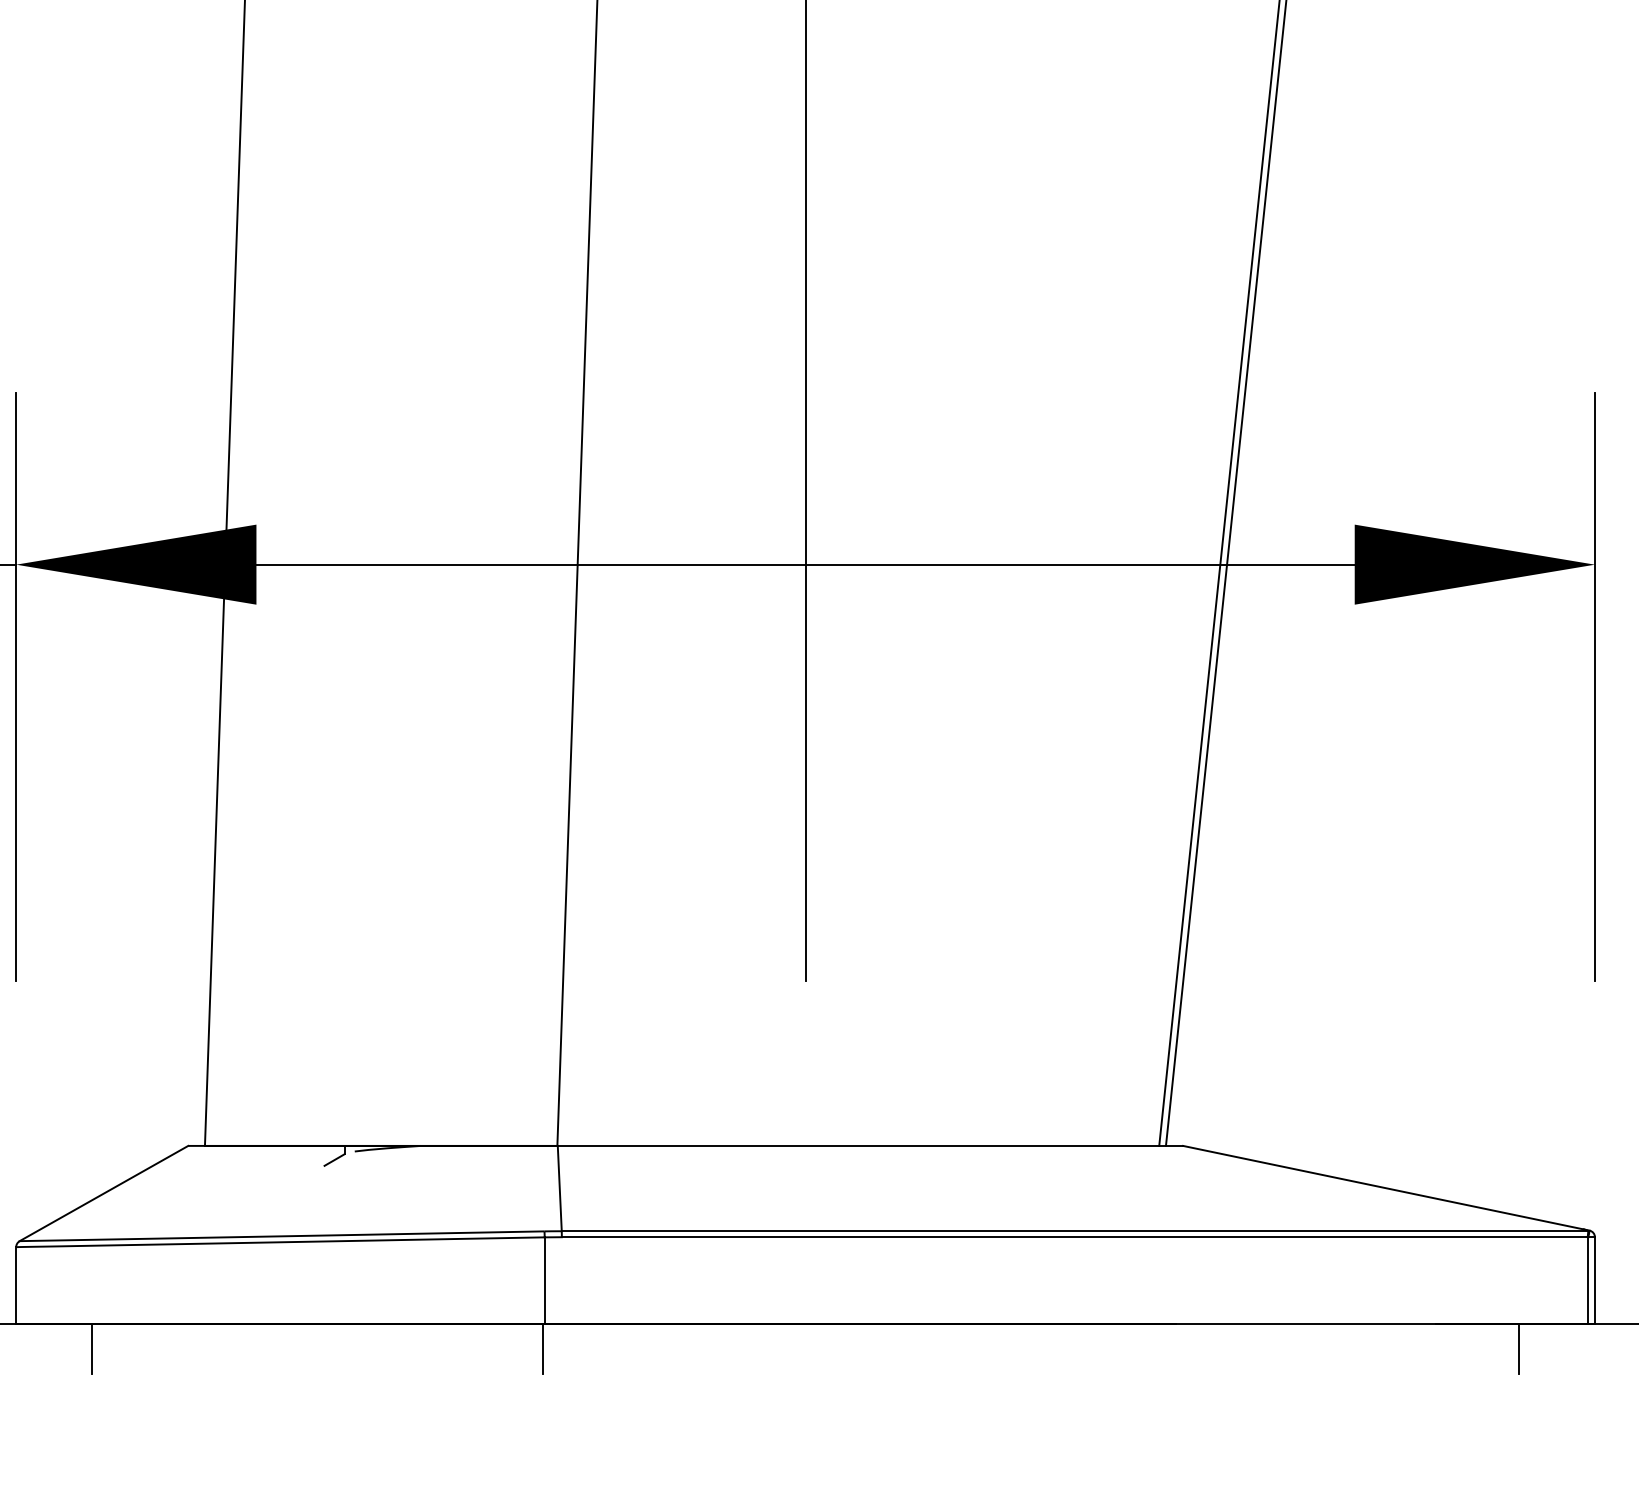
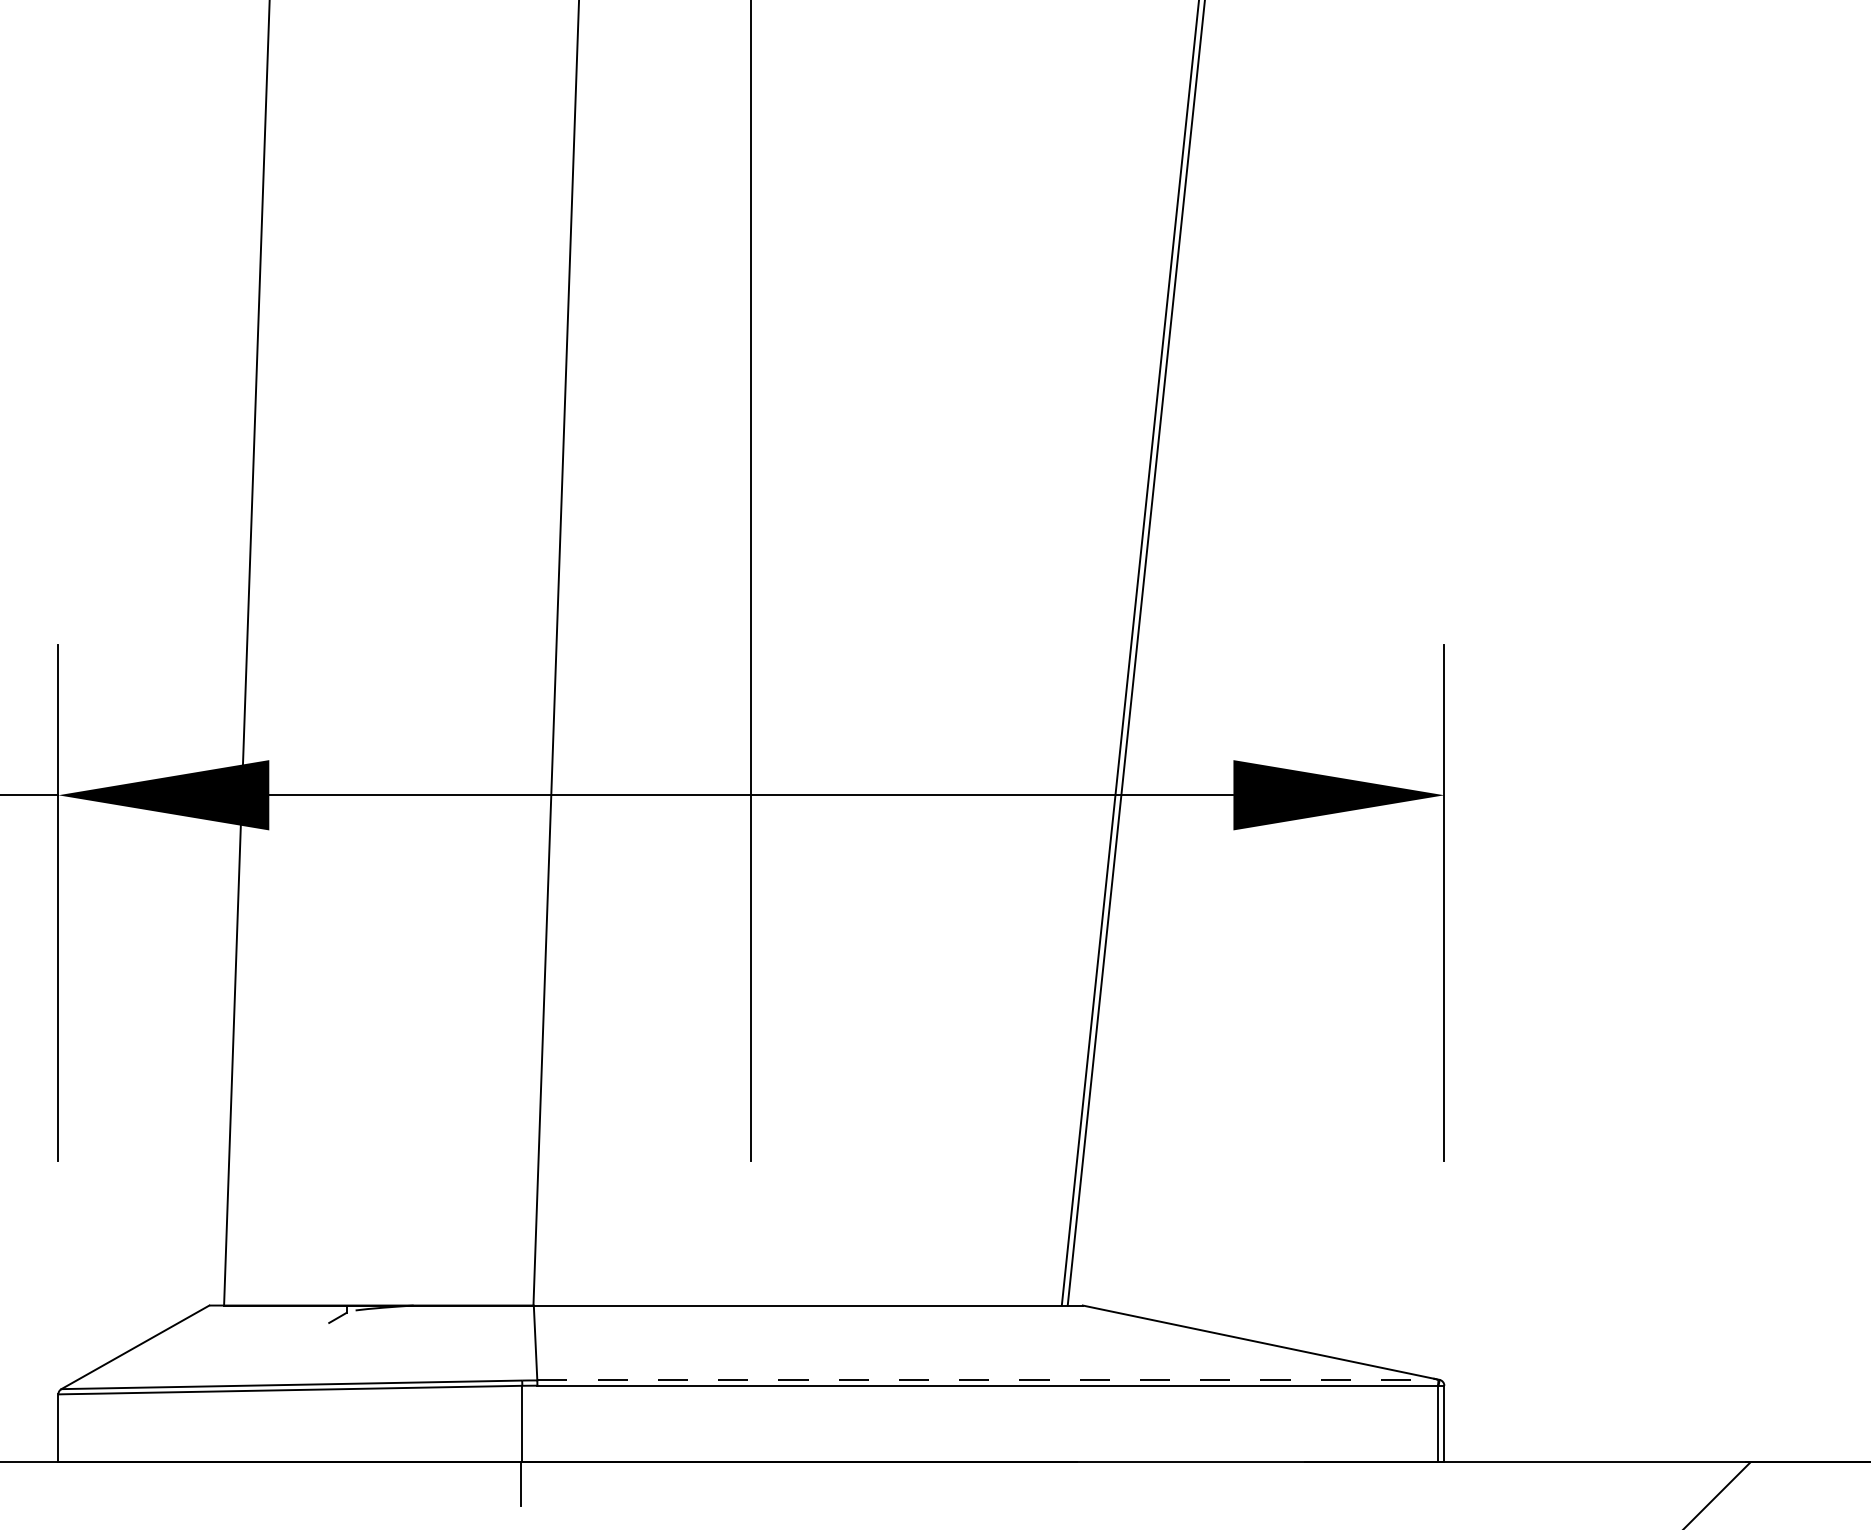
line: (1074, 1231) -> (987, 1380), solid -> dashed
line: (91, 1348) -> (124, 1483), removed
line: (1519, 1348) -> (1378, 1483), removed

